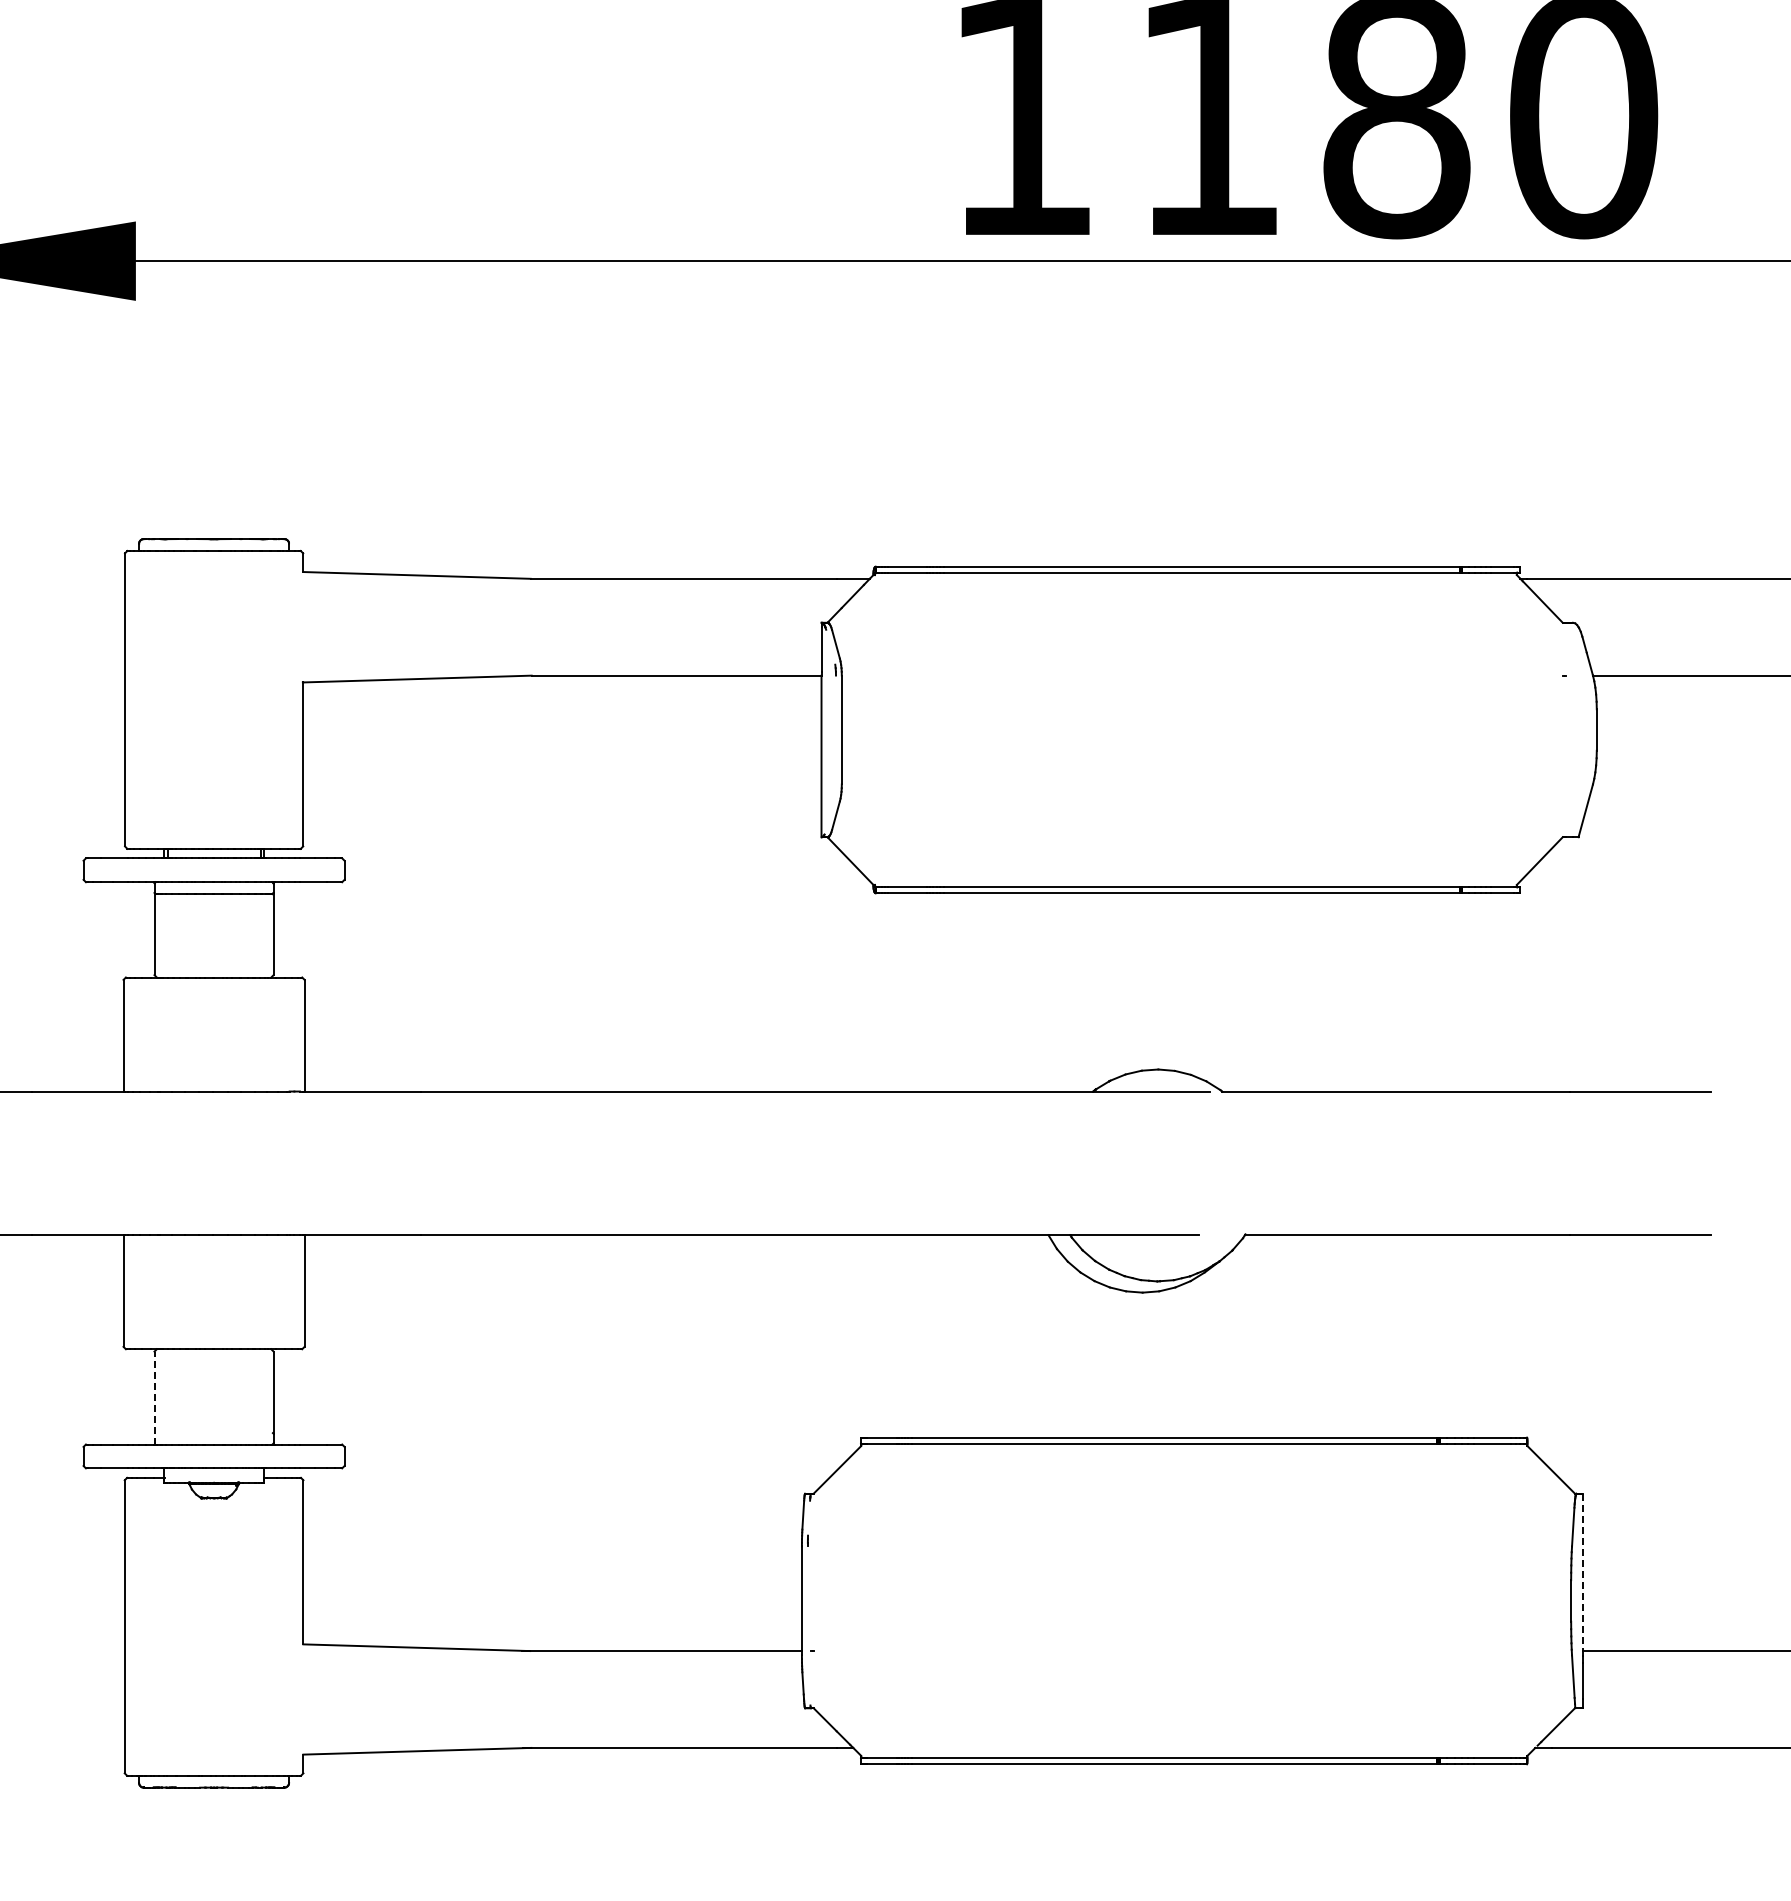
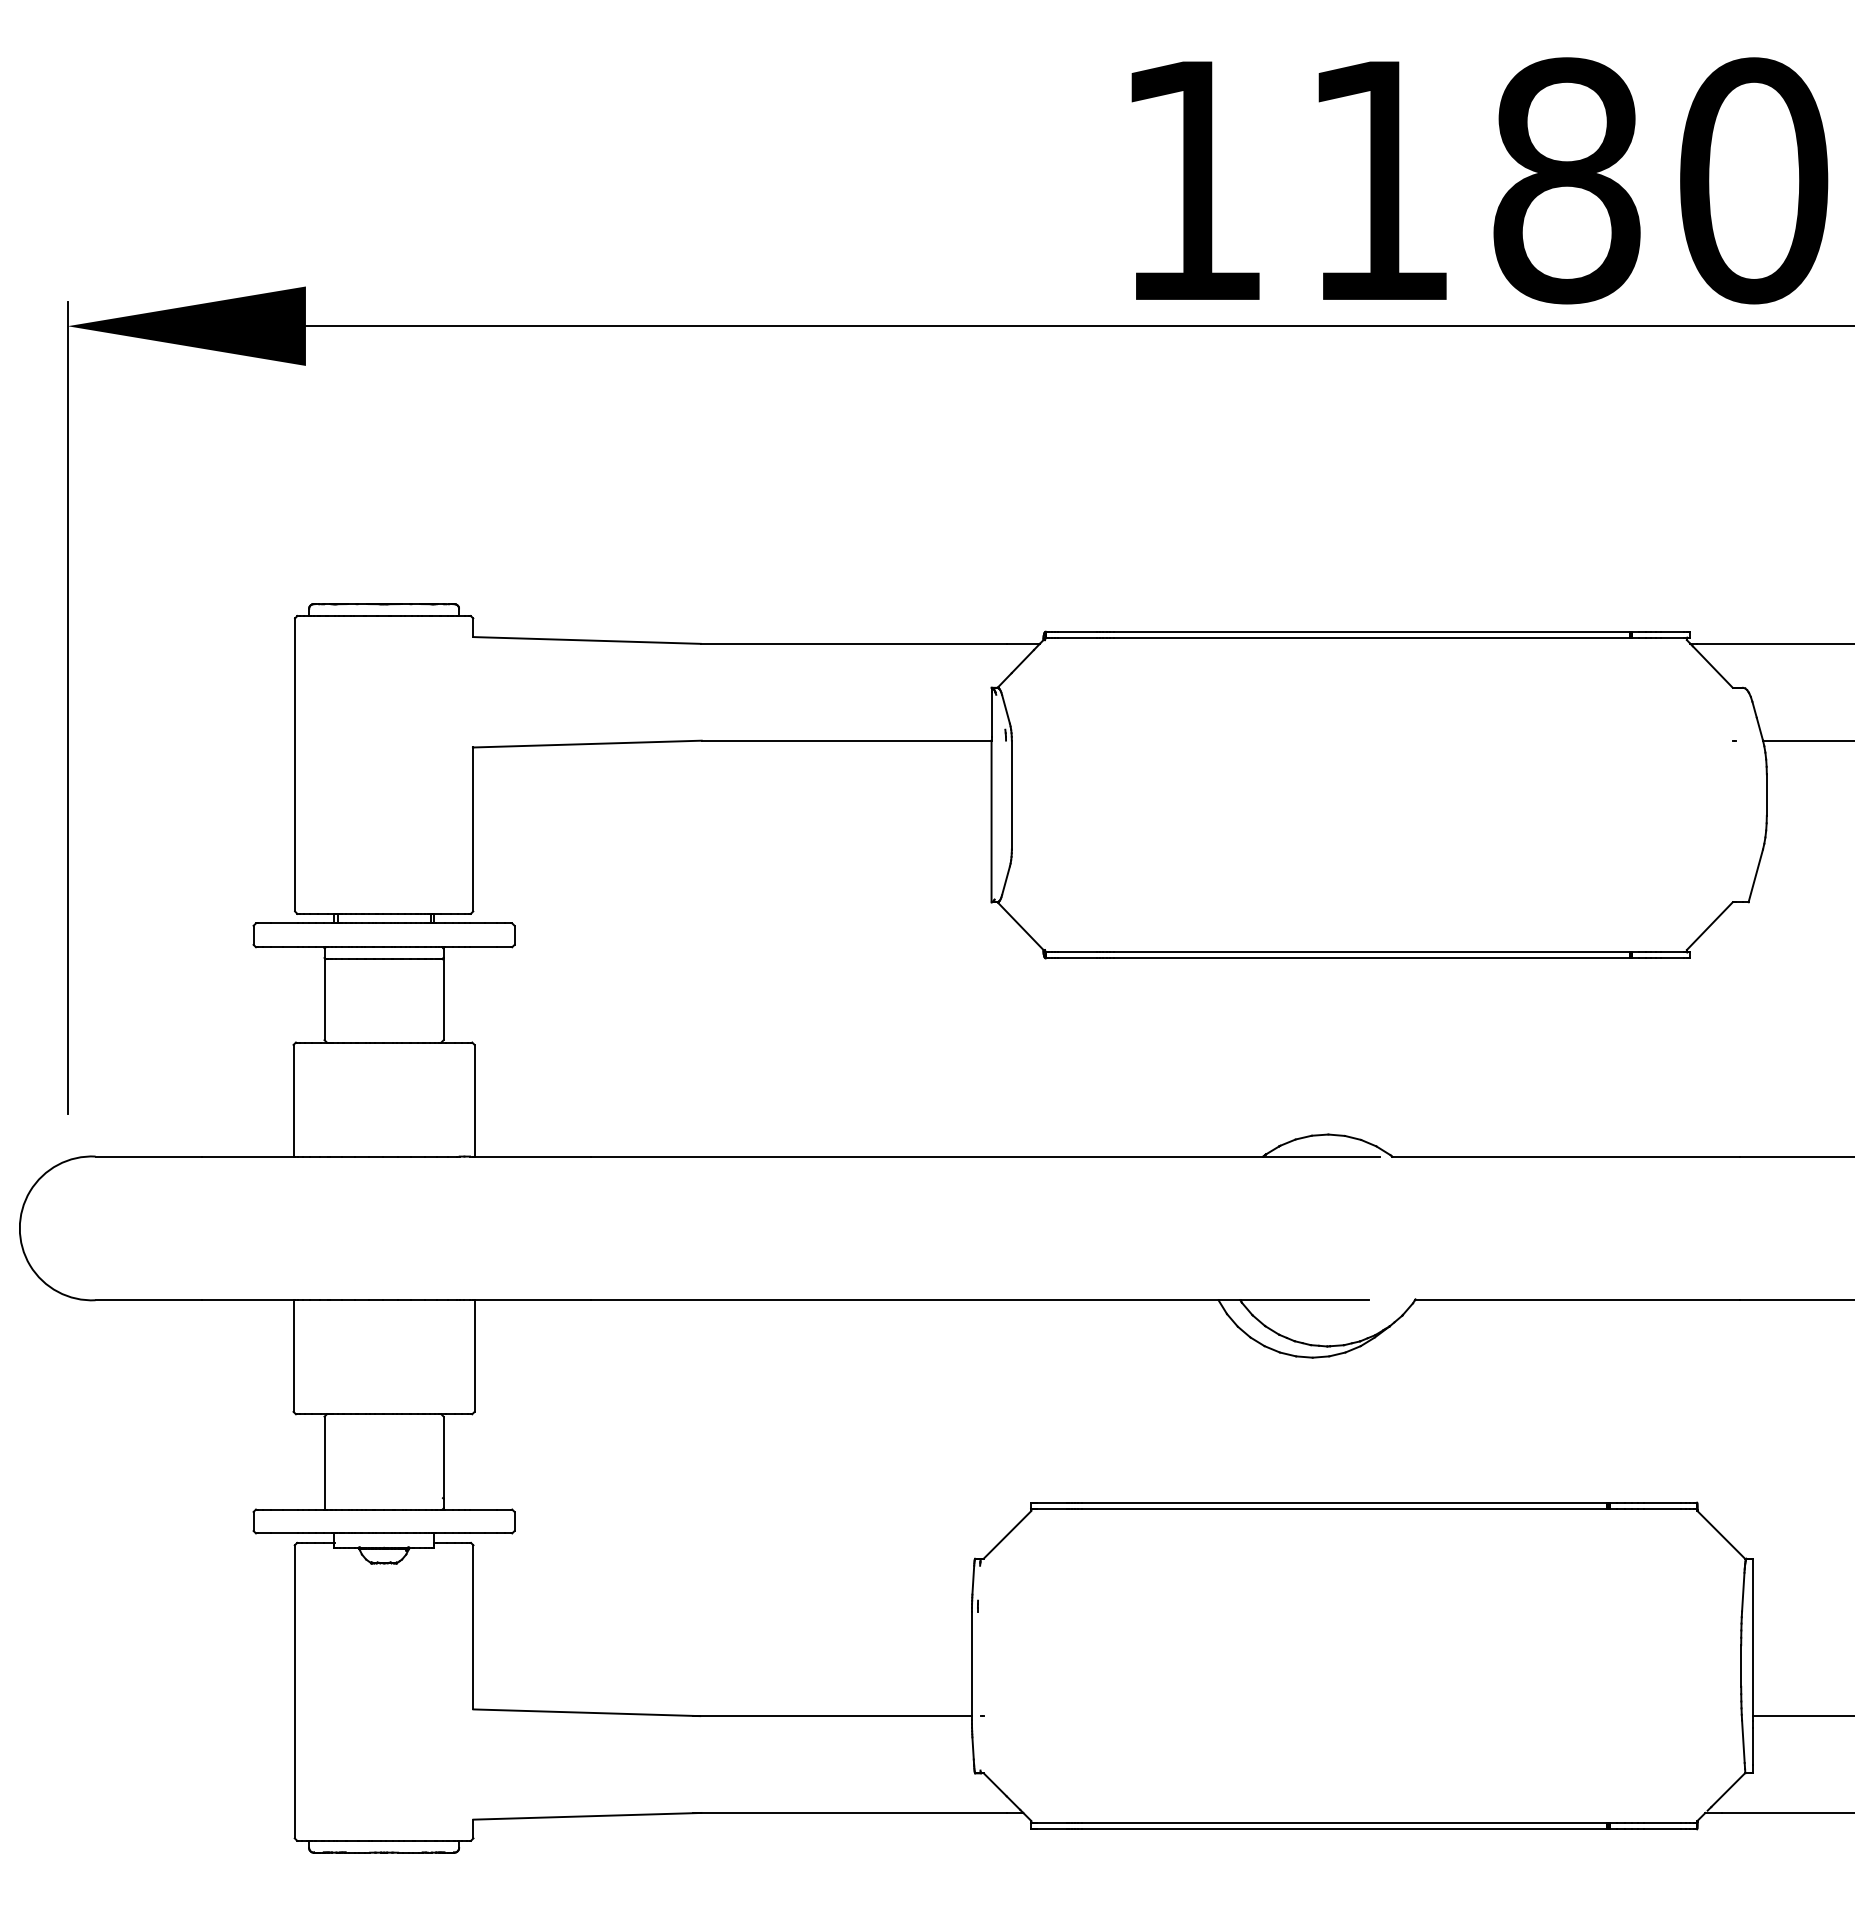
line: (154, 1397) -> (324, 1462), dashed -> solid
line: (1582, 1572) -> (1752, 1637), dashed -> solid

